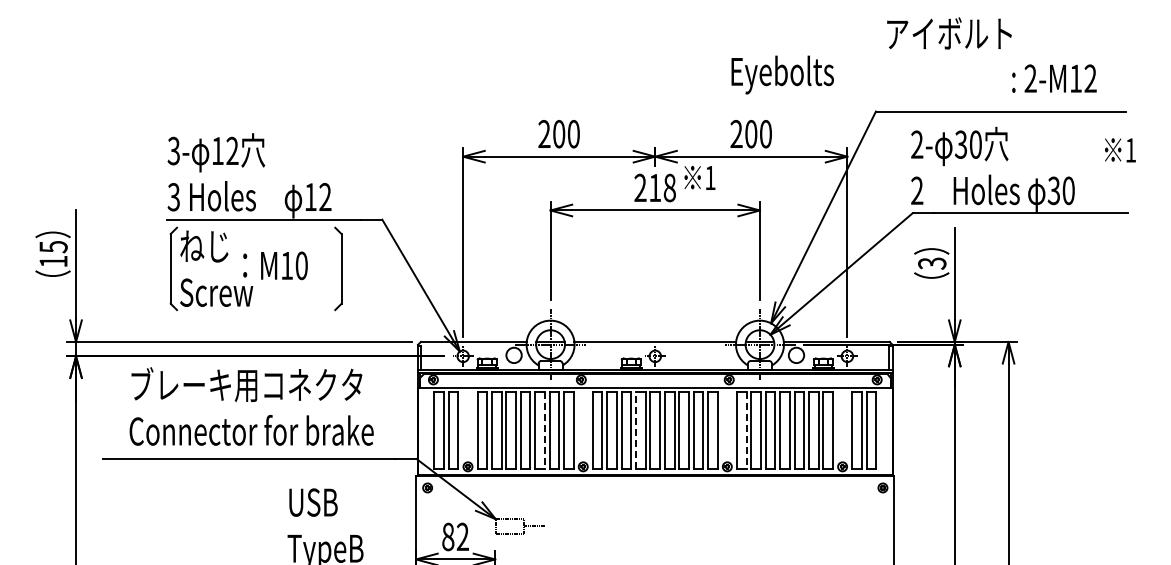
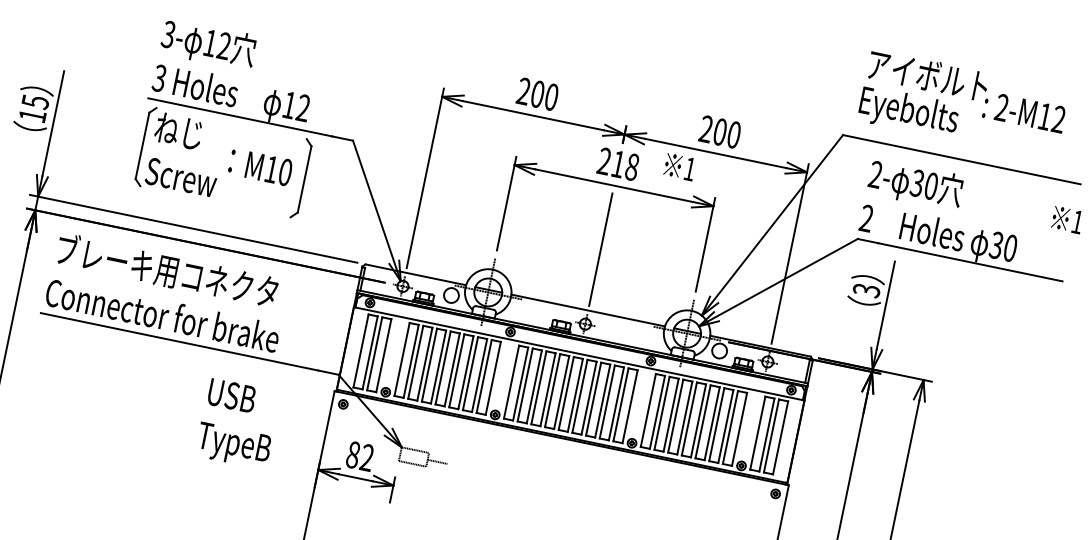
text: (782, 74) -> (908, 112), moved
text: (1054, 78) -> (1024, 112), moved
text: (699, 177) -> (679, 166), moved
text: (275, 265) -> (260, 166), moved
line: (655, 277) -> (601, 249), added
text: (251, 406) -> (167, 292), moved
line: (636, 429) -> (553, 389), dashed -> solid
line: (544, 430) -> (465, 372), dashed -> solid
line: (746, 430) -> (657, 412), dashed -> solid

